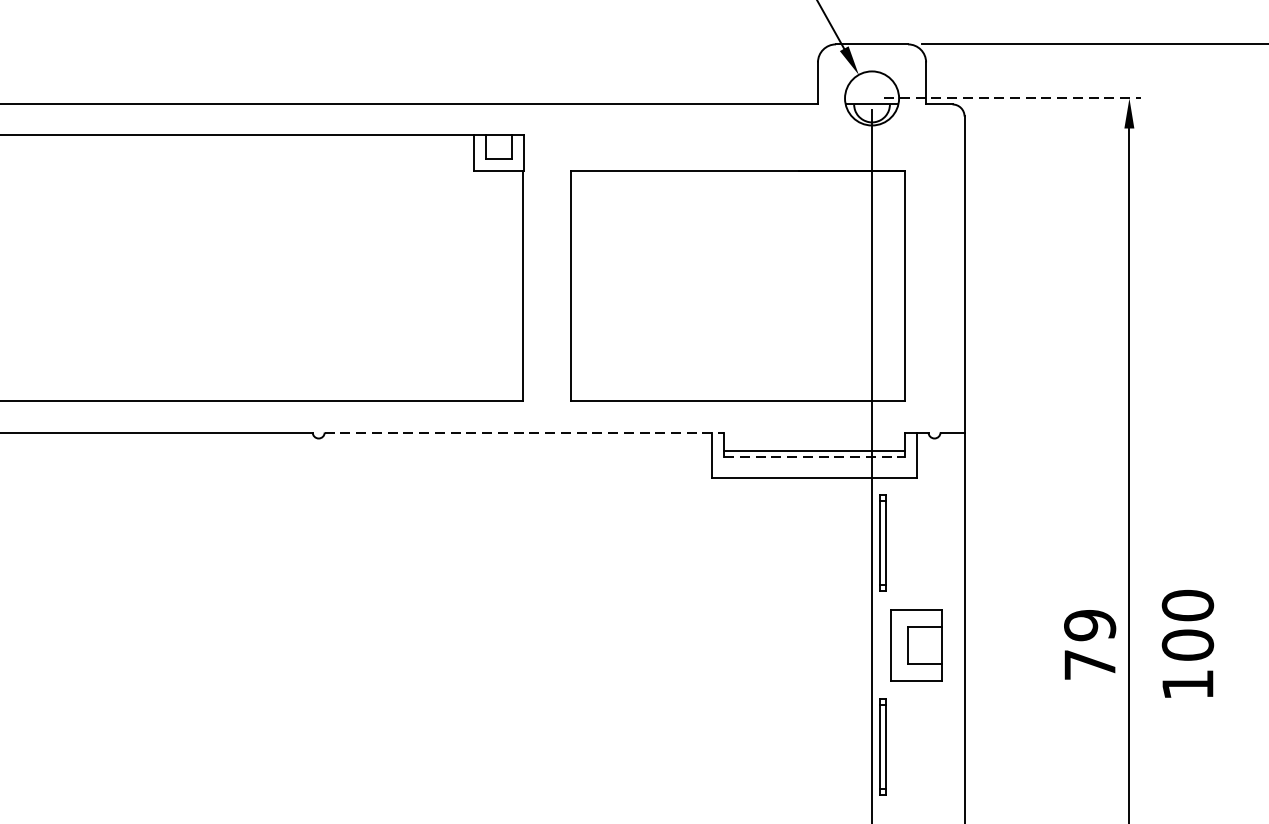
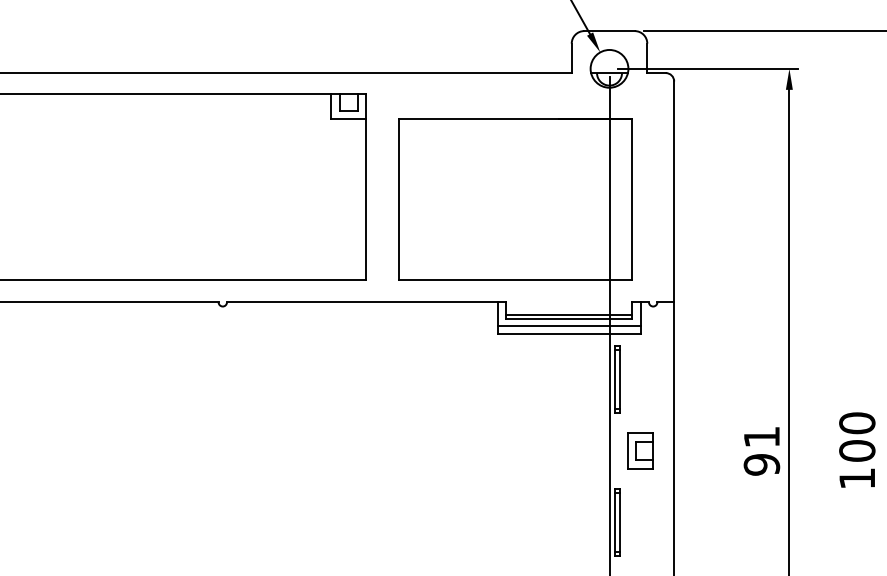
line: (1012, 97) -> (707, 68), dashed -> solid
line: (524, 432) -> (366, 302), dashed -> solid
line: (814, 457) -> (569, 319), dashed -> solid
line: (813, 465) -> (568, 325), added
text: (1188, 643) -> (857, 449), moved
part: (916, 644) -> (640, 450), size x0.71
text: (1089, 644) -> (761, 450), 79 -> 91

